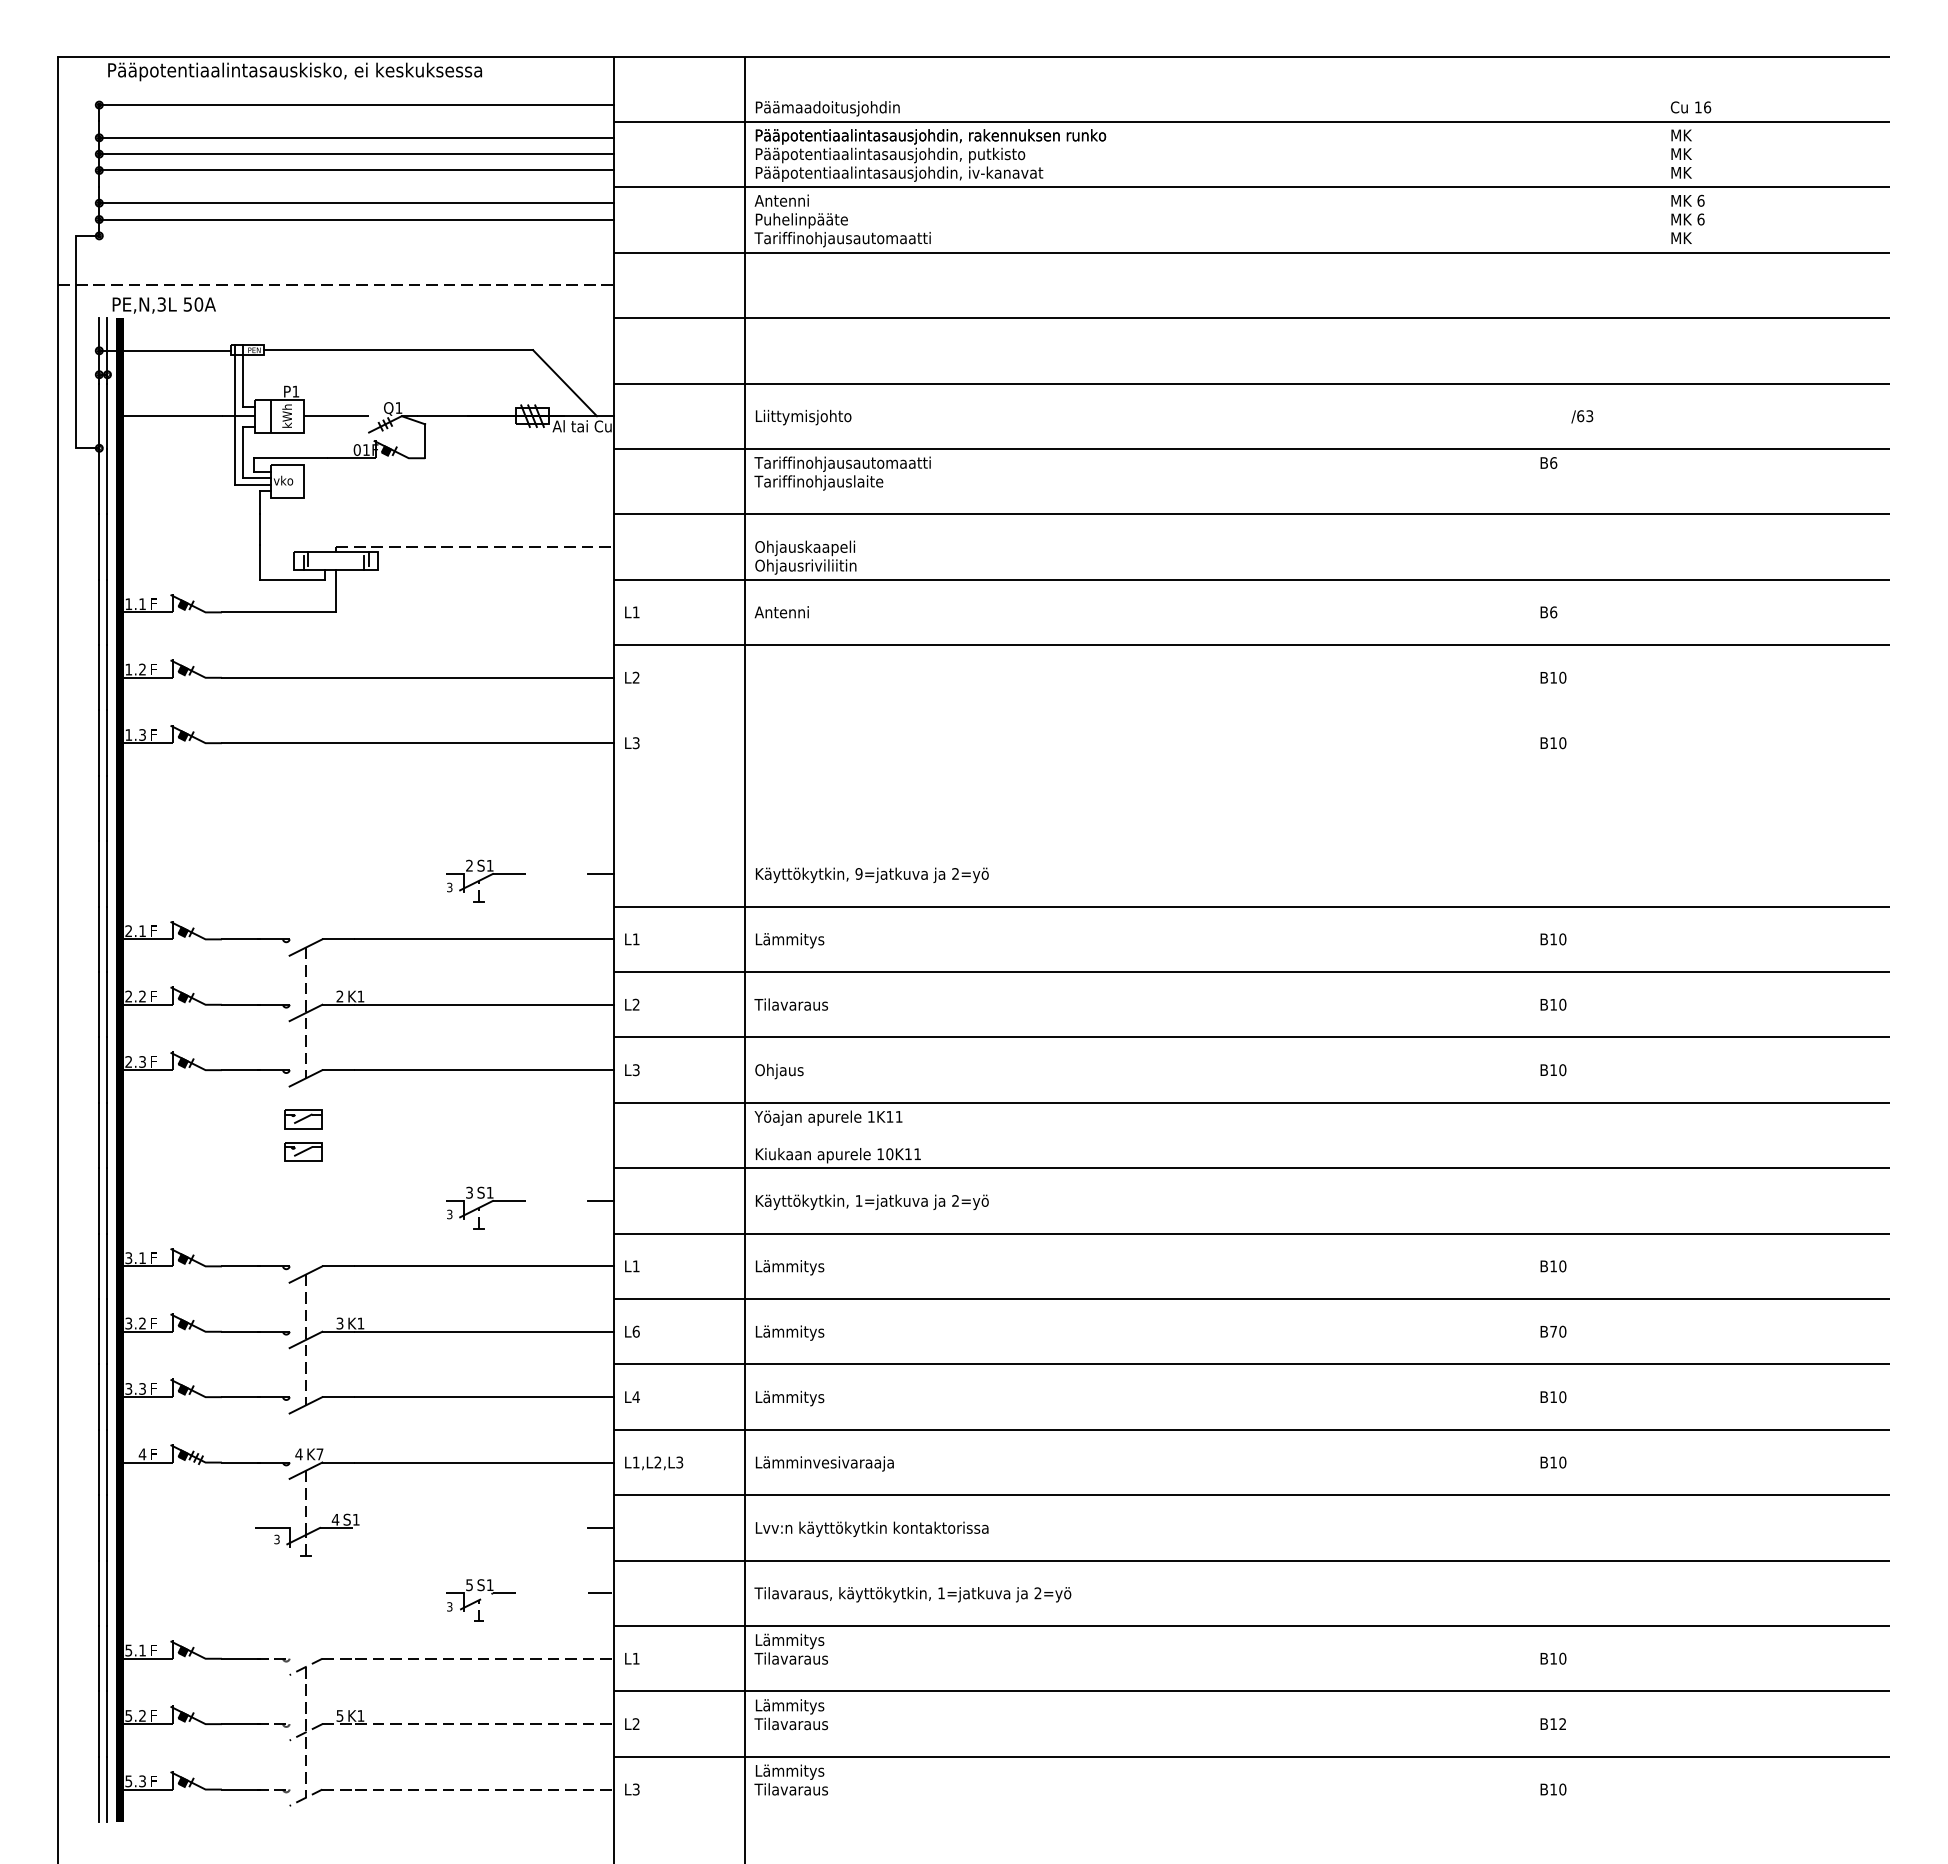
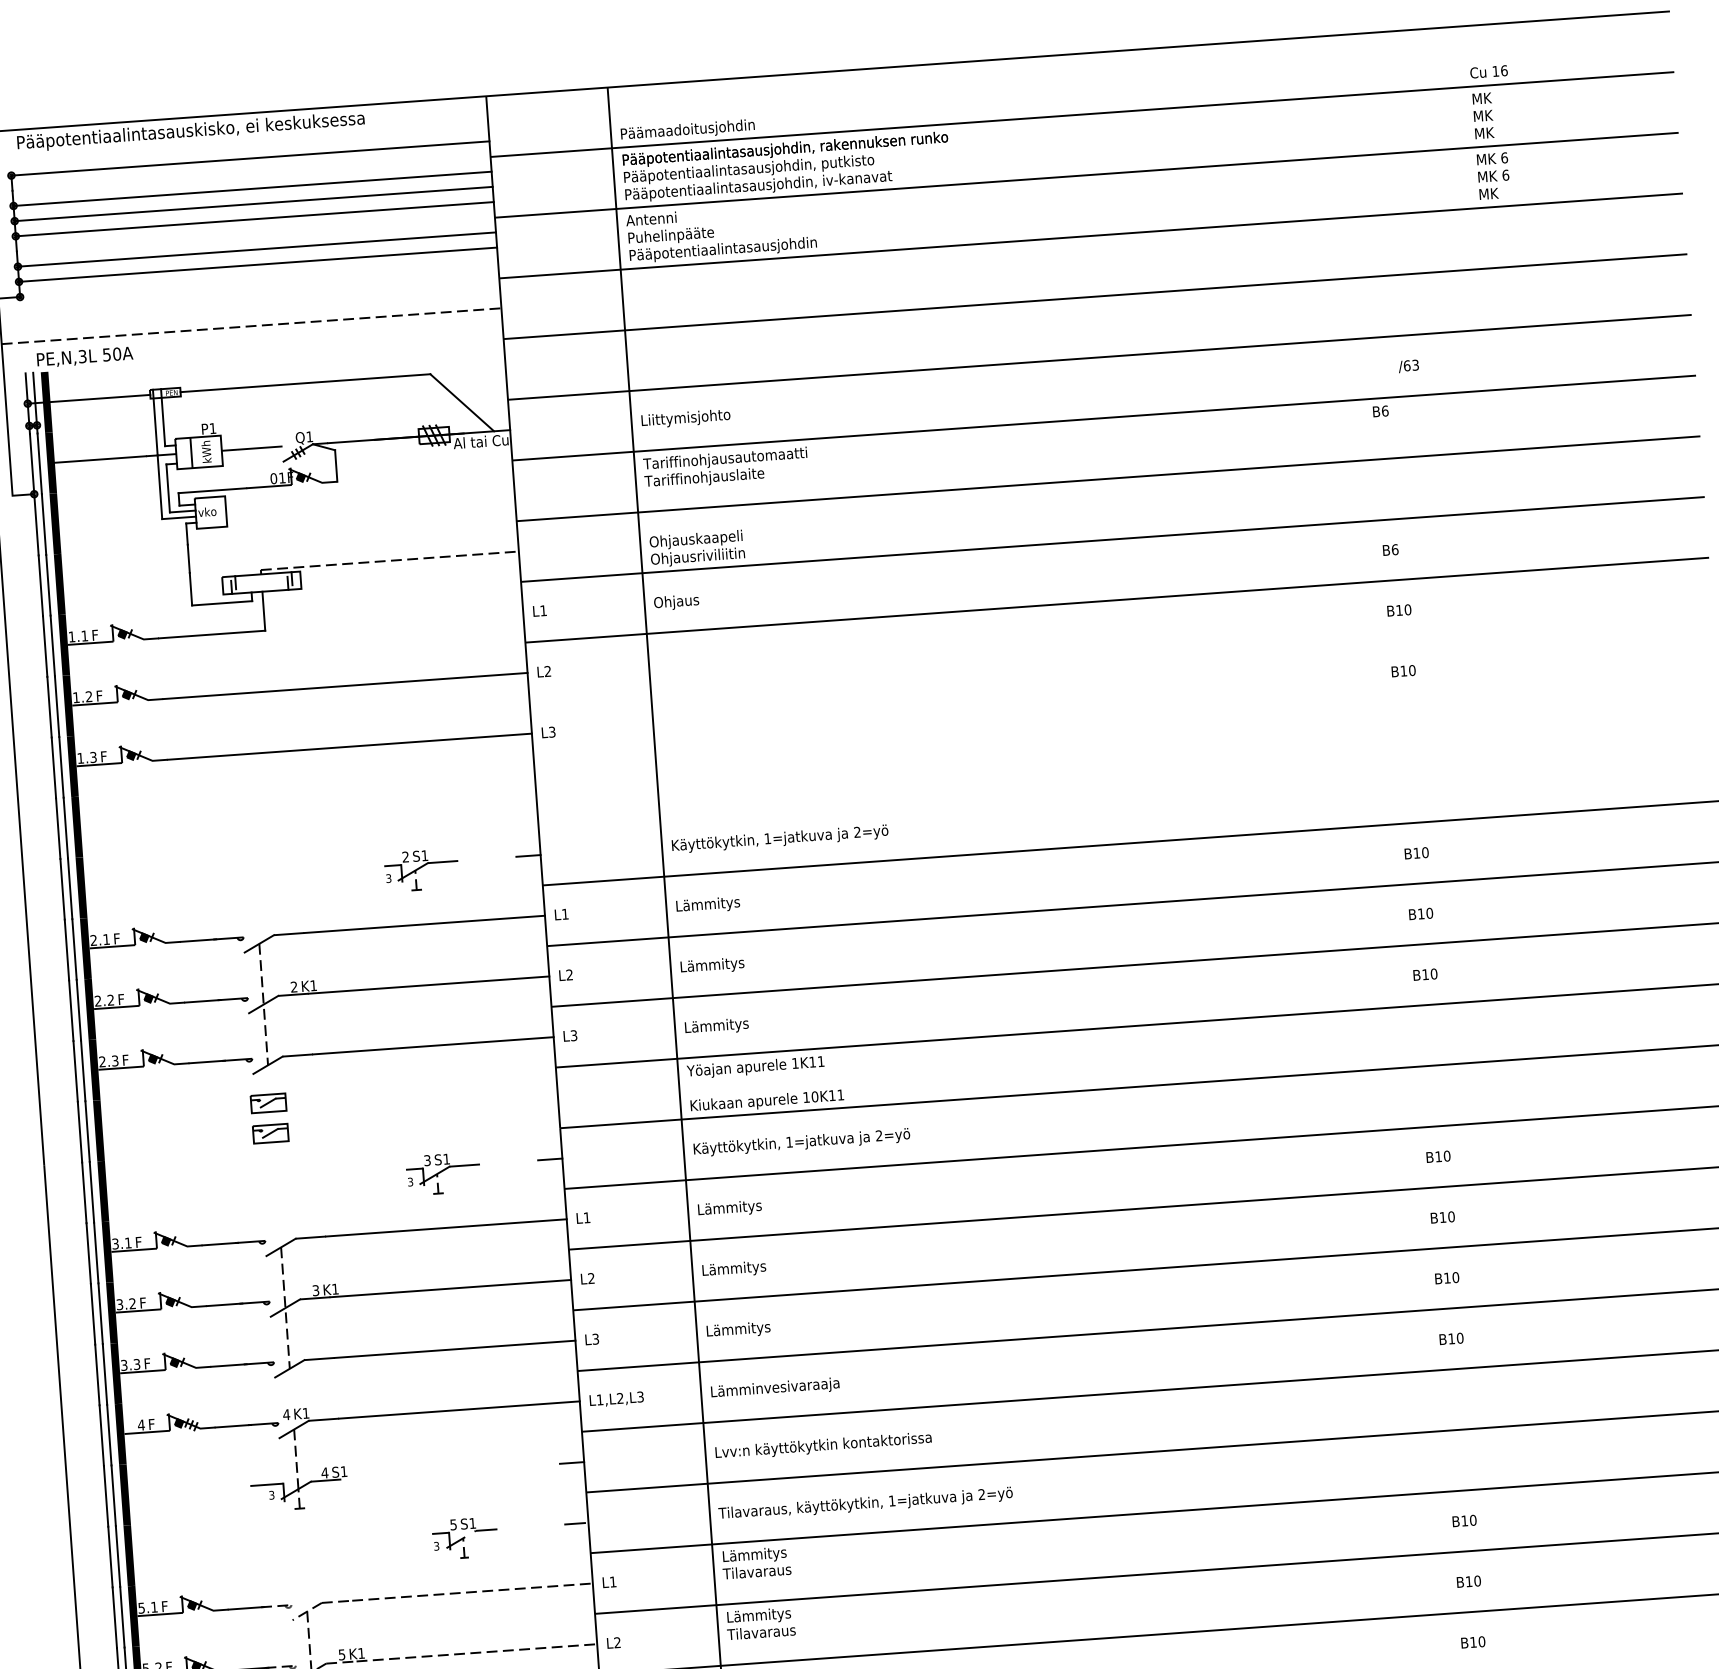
text: (855, 239) -> (722, 250), Tariffinohjausautomaatti -> Pääpotentiaalintasausjohdin
text: (781, 613) -> (678, 602), Antenni -> Ohjaus
text: (858, 873) -> (767, 838), 9=jatkuva -> 1=jatkuva
text: (791, 1005) -> (713, 965), Tilavaraus -> Lämmitys
text: (789, 1071) -> (716, 1026), Ohjaus -> Lämmitys
text: (635, 1331) -> (590, 1278), L6 -> L2
text: (1553, 1331) -> (1442, 1217), B70 -> B10
text: (635, 1397) -> (595, 1339), L4 -> L3
text: (319, 1454) -> (305, 1413), K7 -> K1
text: (1562, 1724) -> (1477, 1581), B12 -> B10

